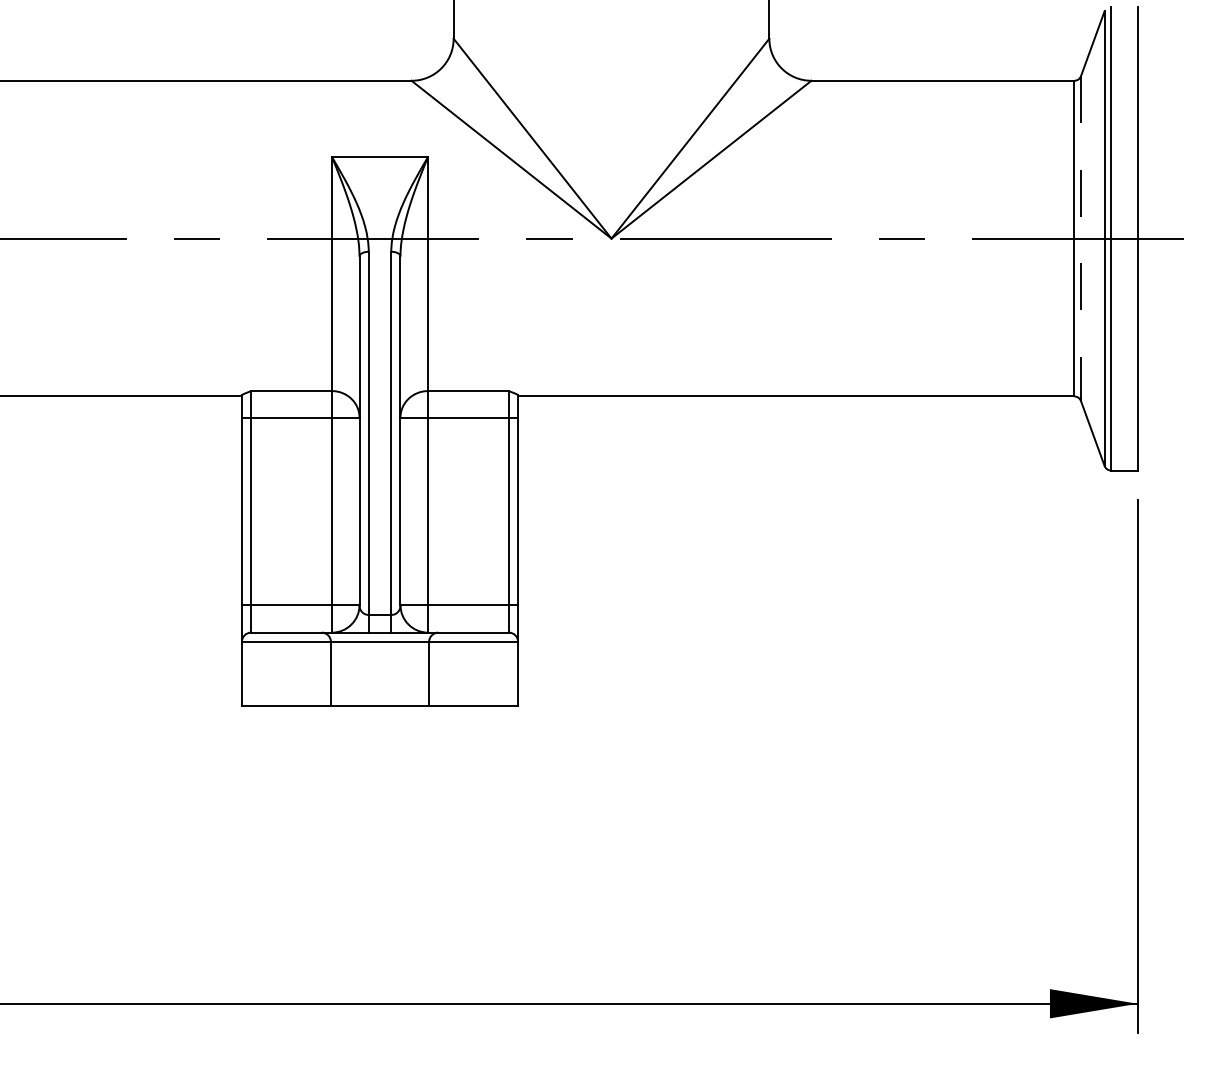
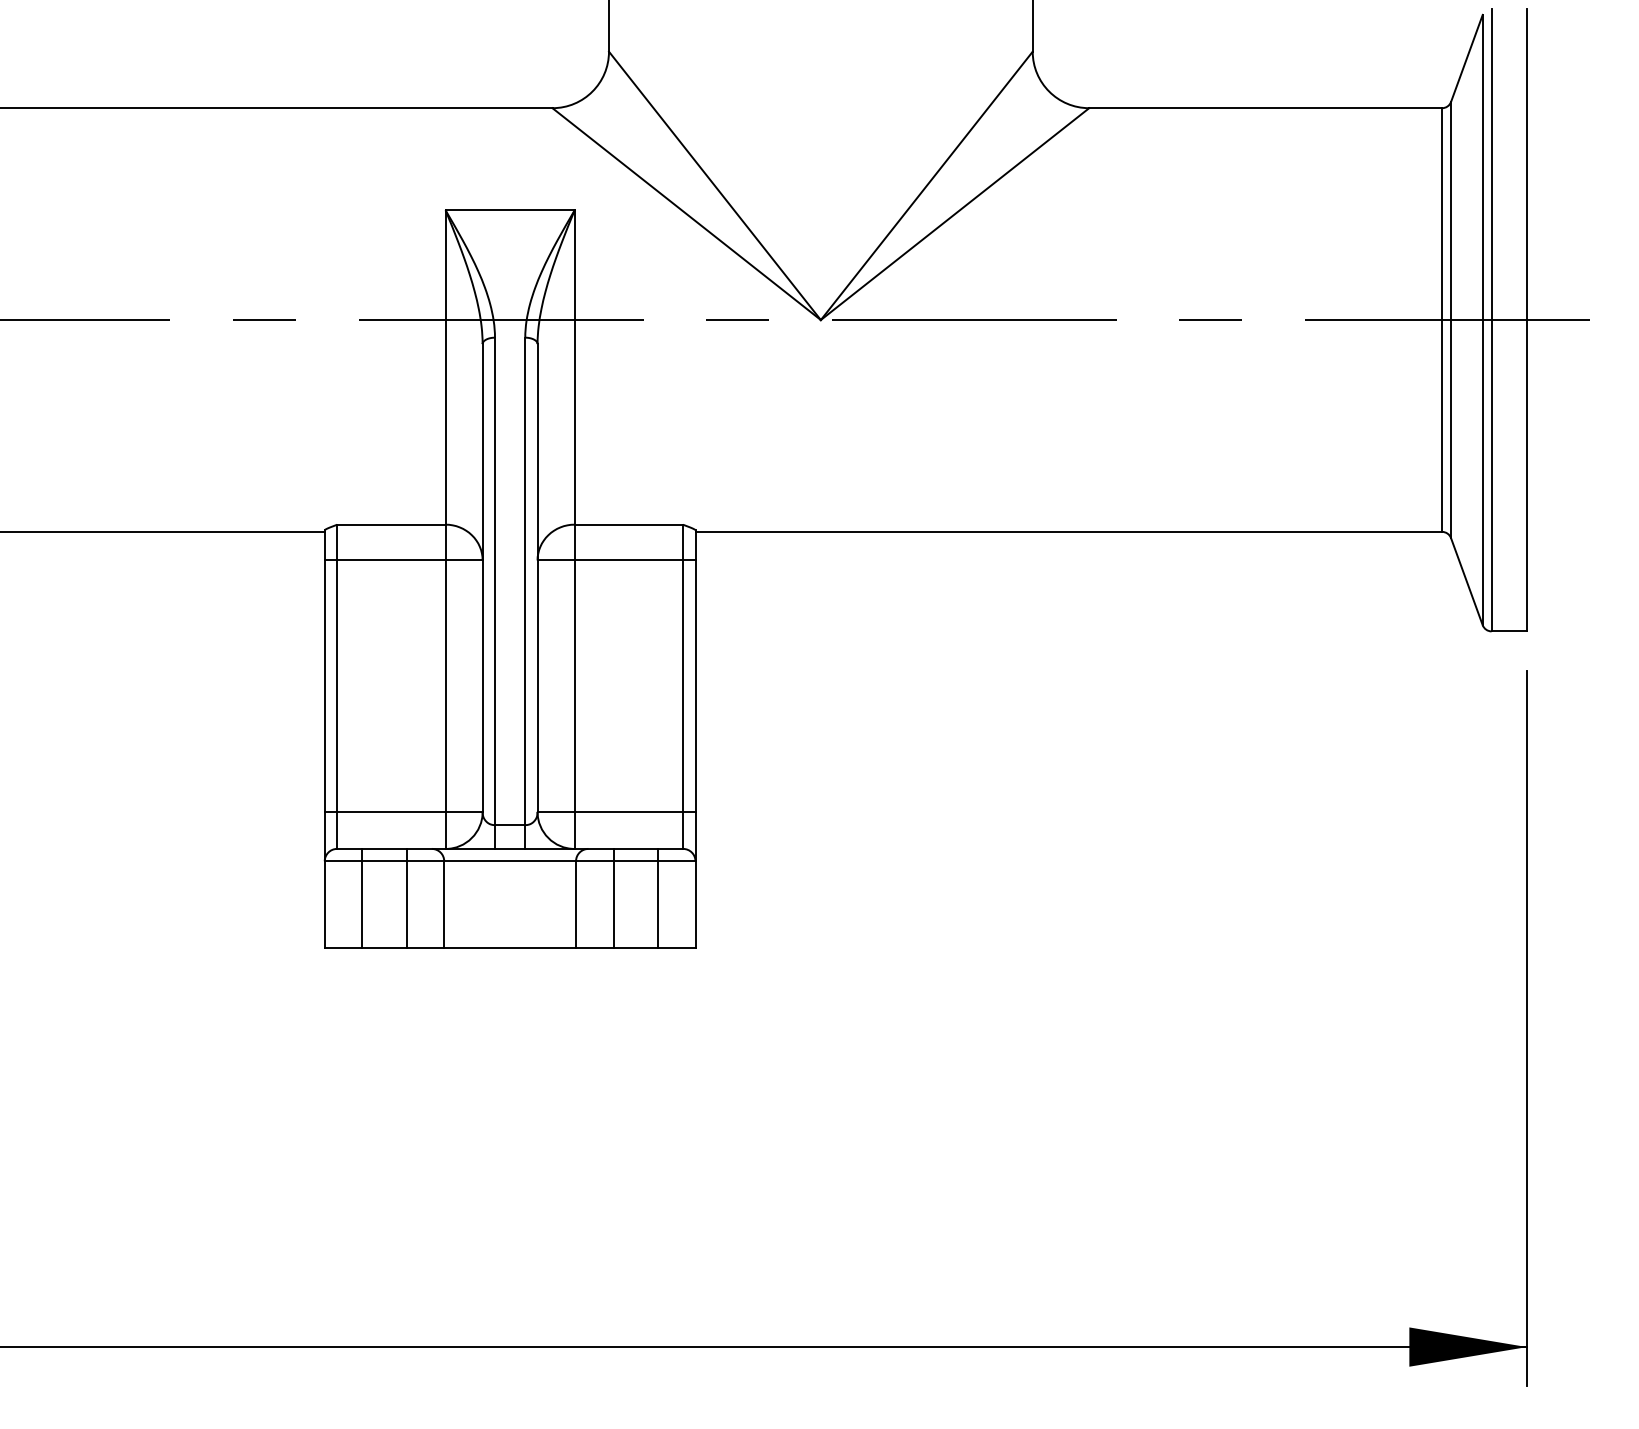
line: (1081, 238) -> (1451, 320), dashed -> solid
line: (270, 668) -> (362, 897), added
line: (302, 668) -> (406, 897), added
line: (457, 668) -> (613, 897), added
line: (489, 668) -> (657, 897), added

